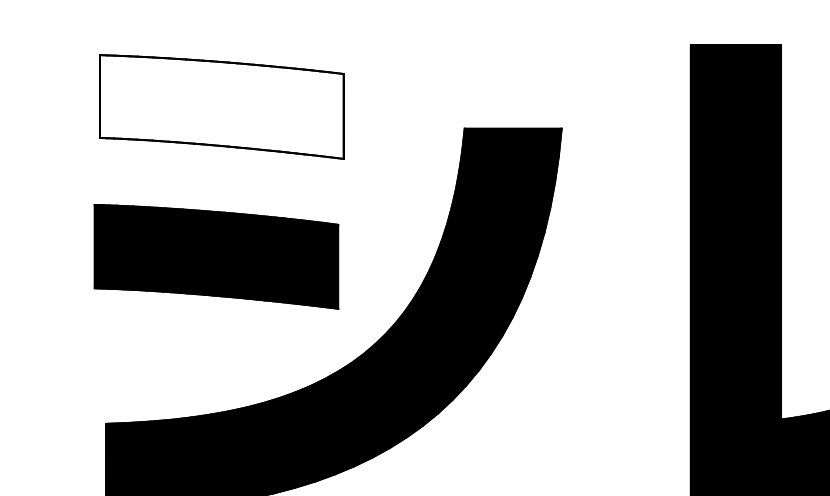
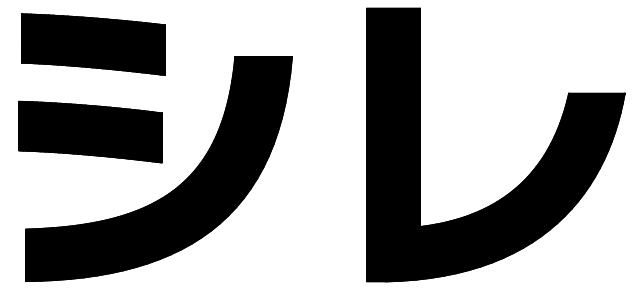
fill: (221, 106) -> (93, 44), added

